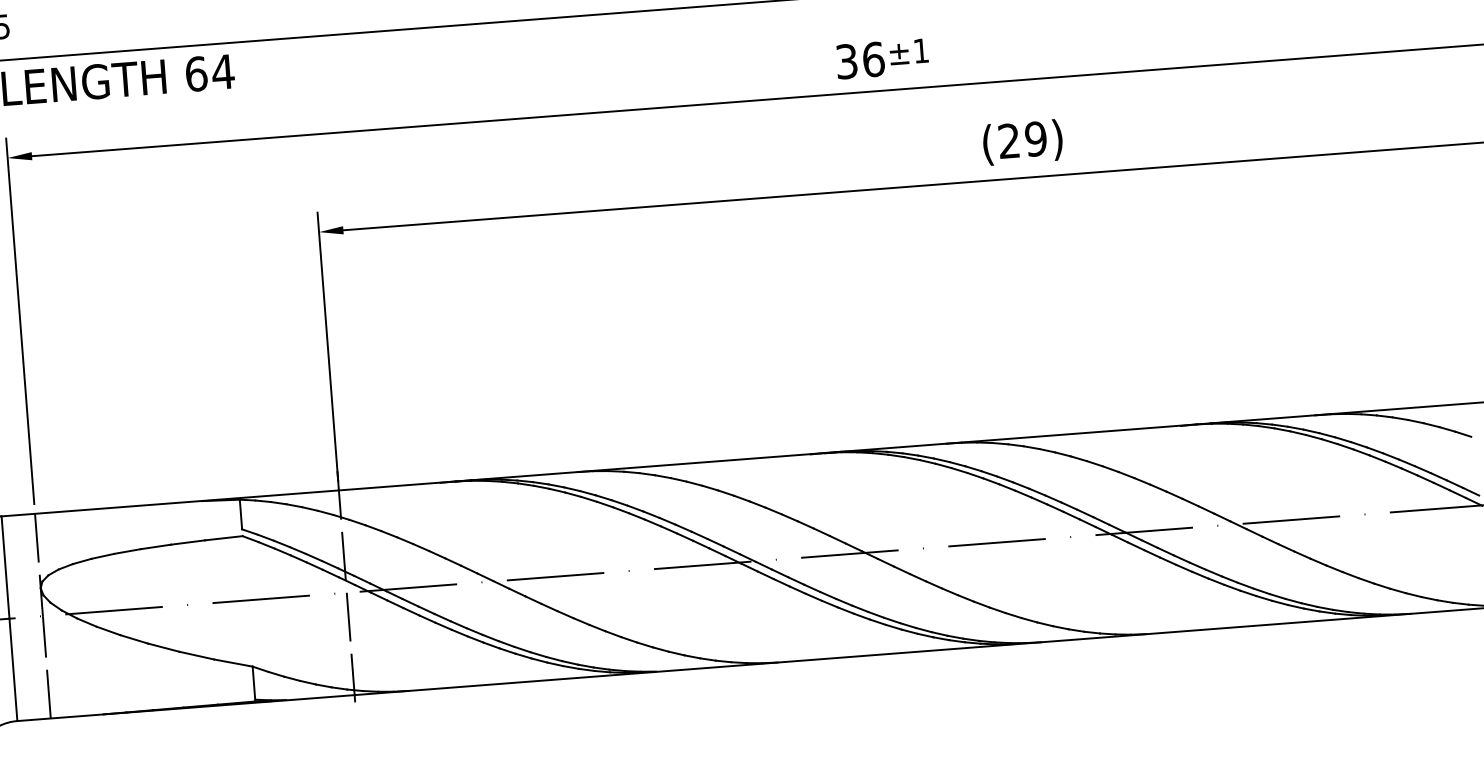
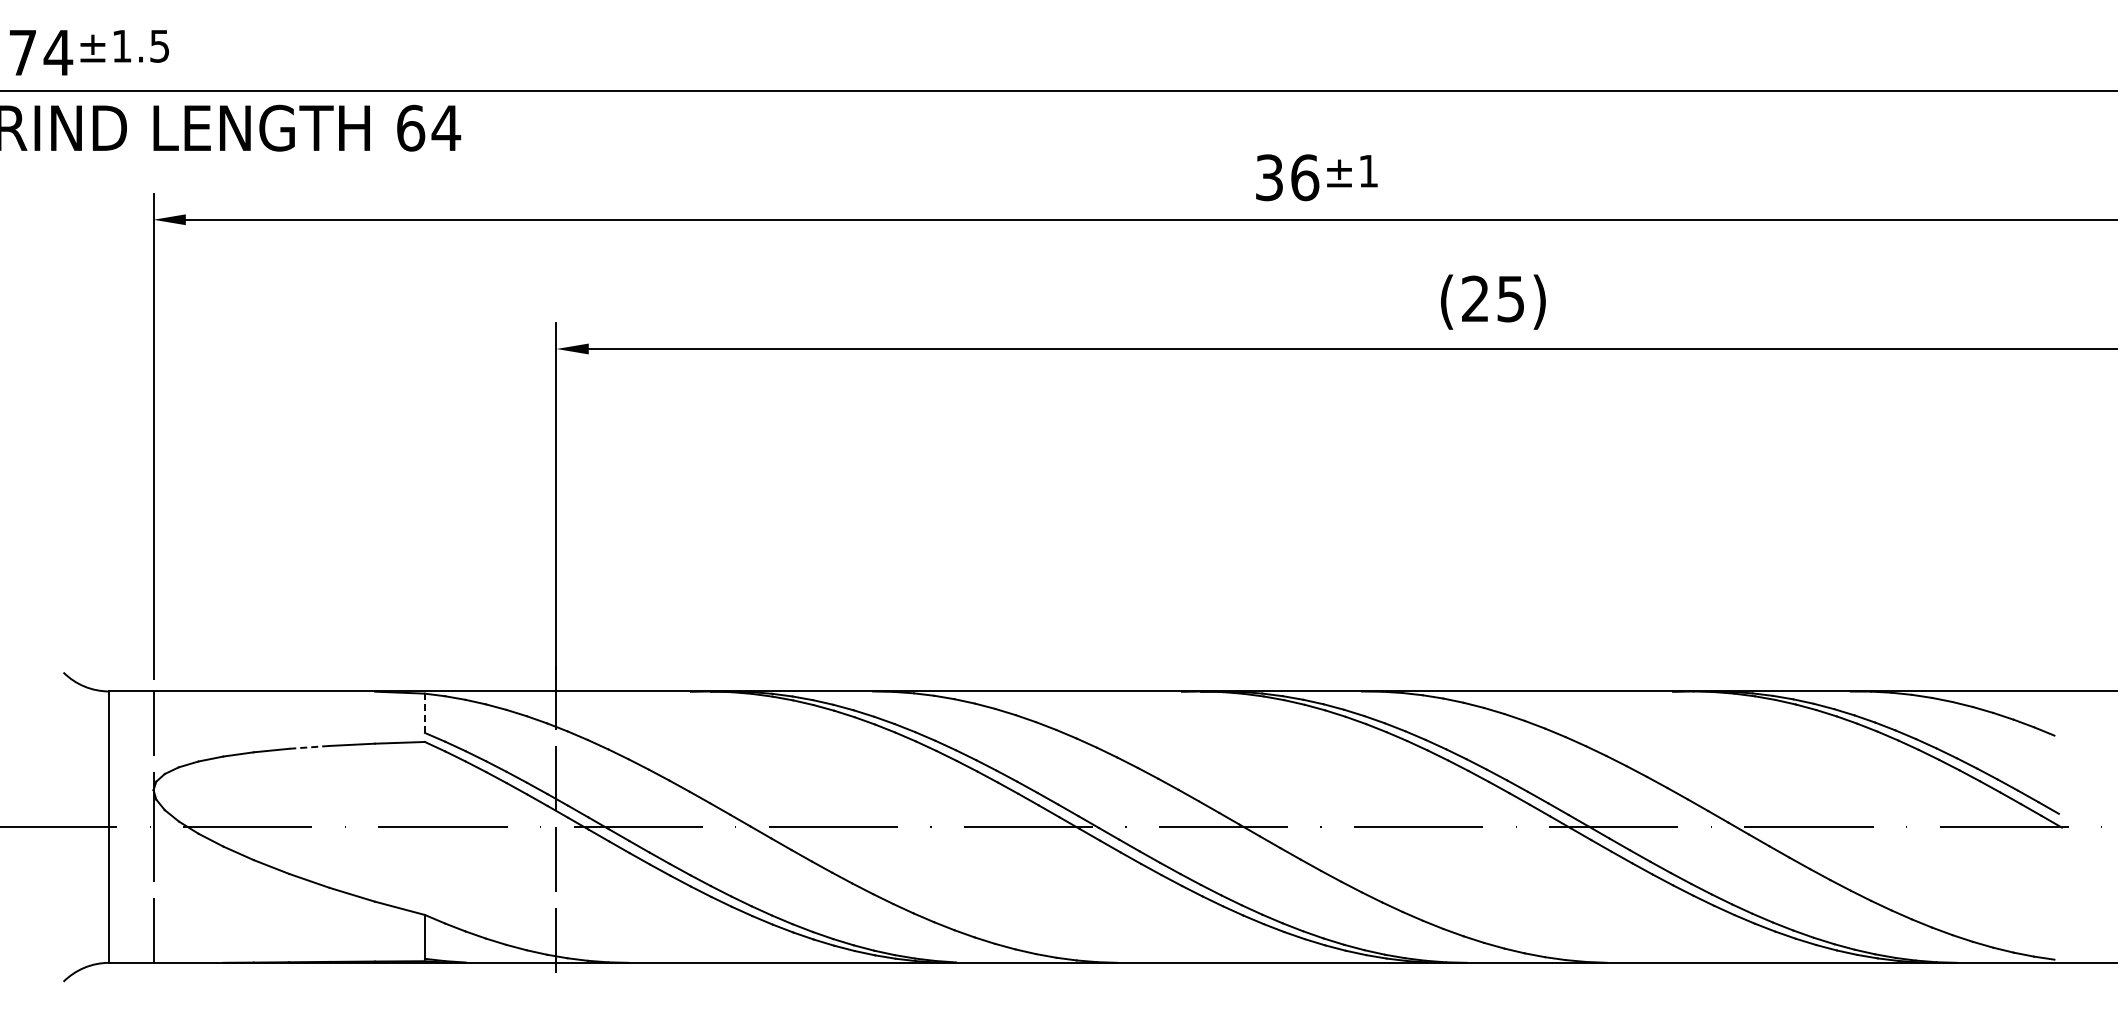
text: (1035, 138) -> (1510, 298), (29) -> (25)
line: (240, 514) -> (424, 713), solid -> dashed
line: (156, 546) -> (310, 747), solid -> dashed

